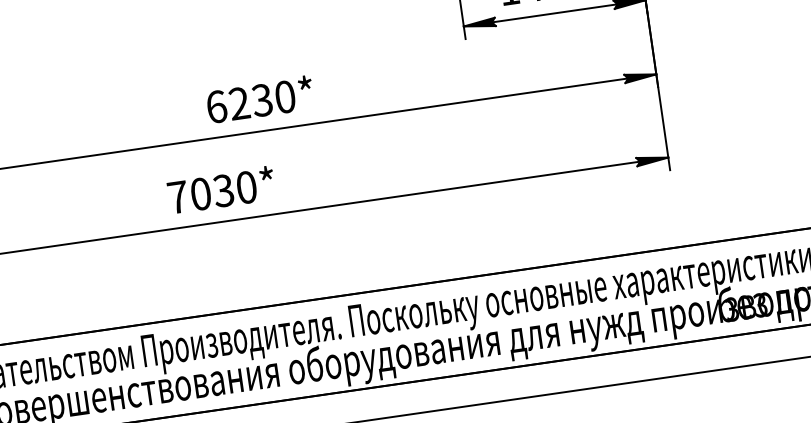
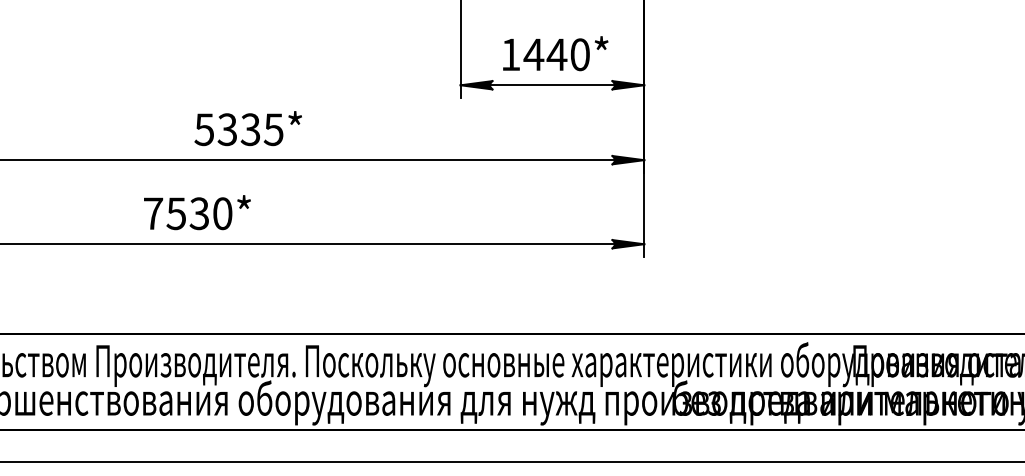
text: (250, 101) -> (238, 129), 6230* -> 5335*
text: (200, 193) -> (176, 213), 7030* -> 7530*

